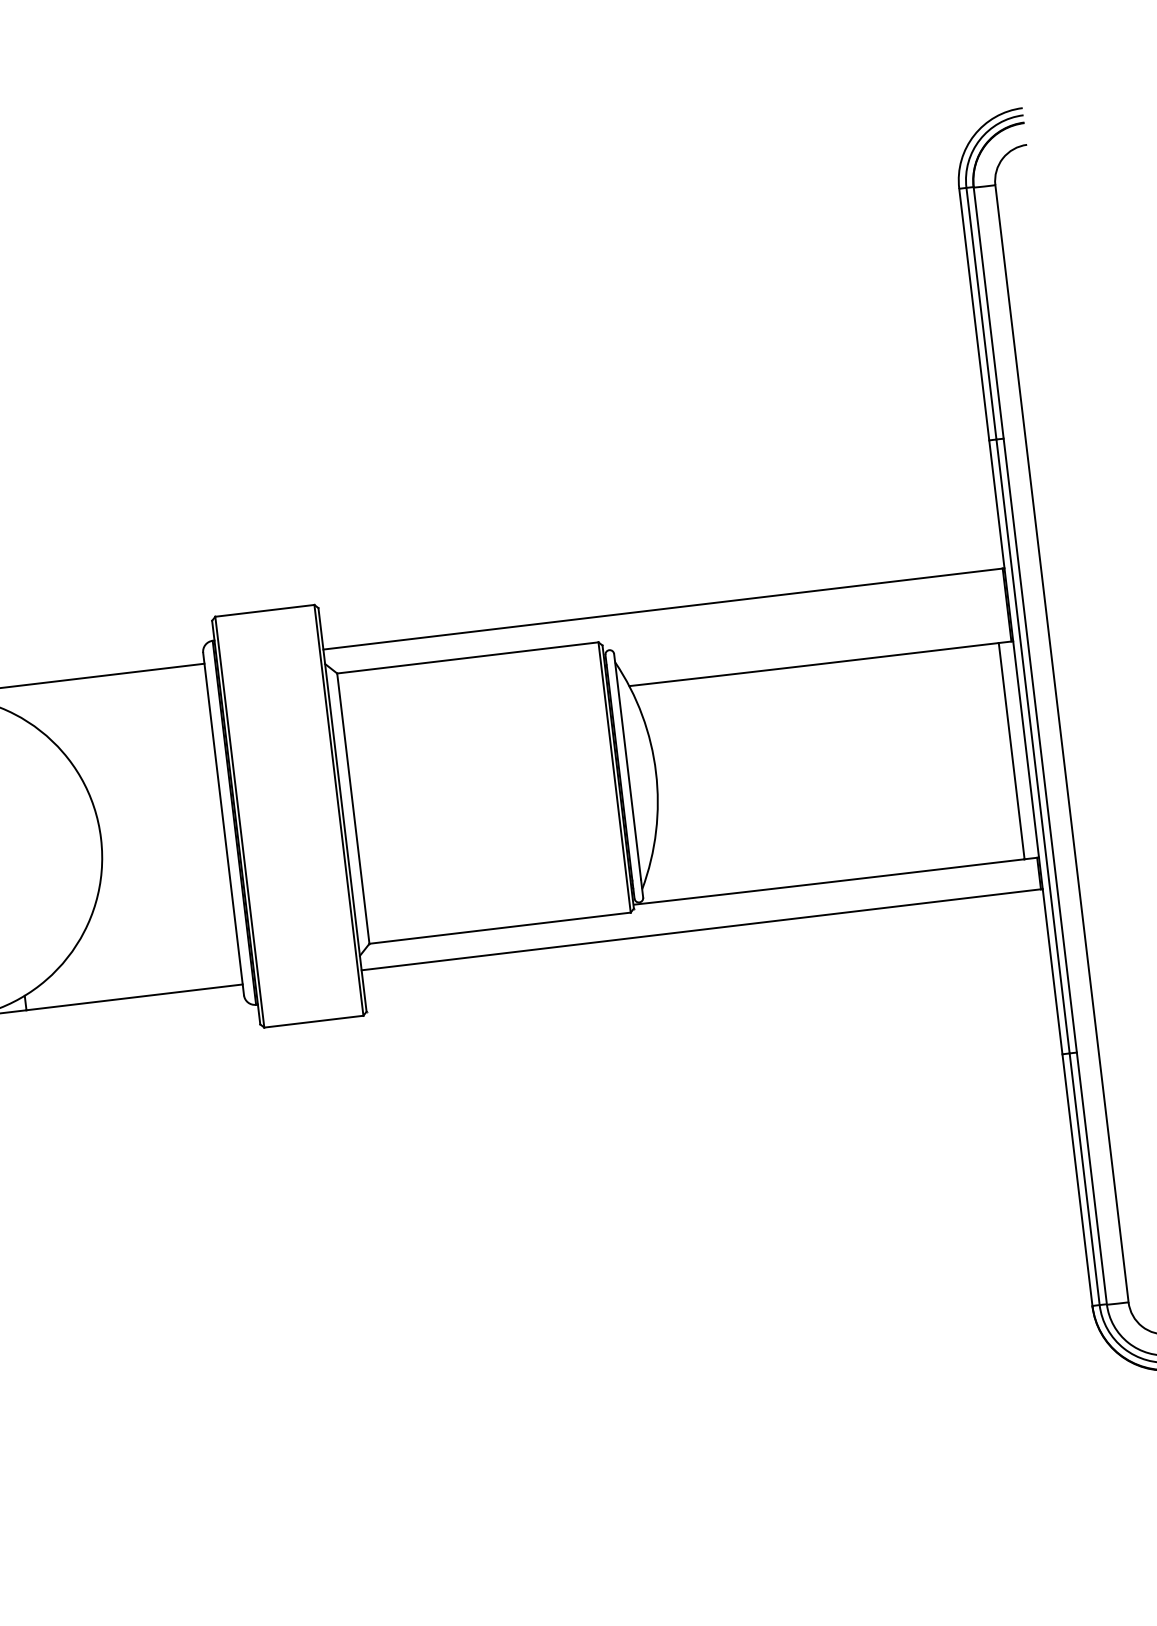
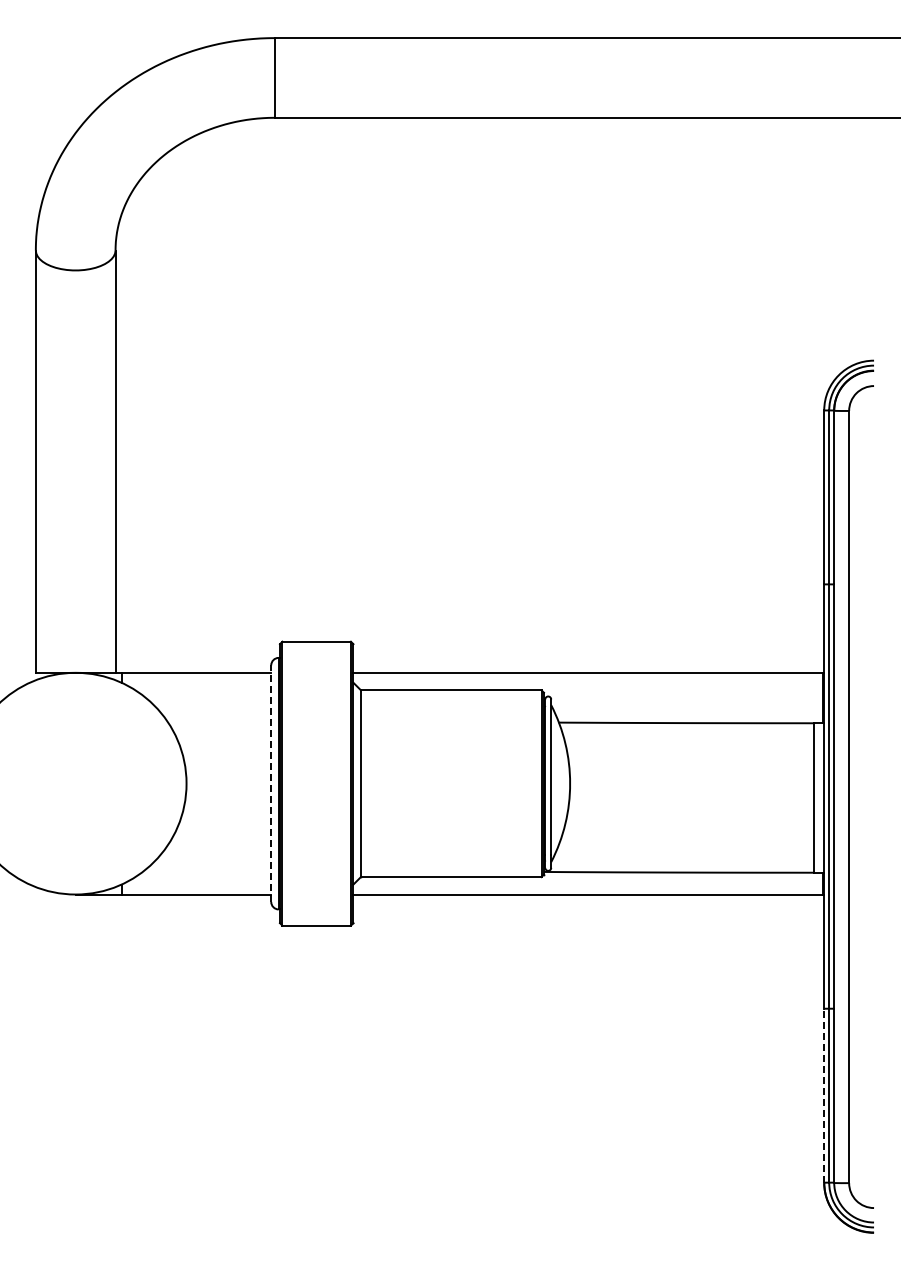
line: (223, 823) -> (271, 783), solid -> dashed
line: (1077, 1179) -> (824, 1095), solid -> dashed

